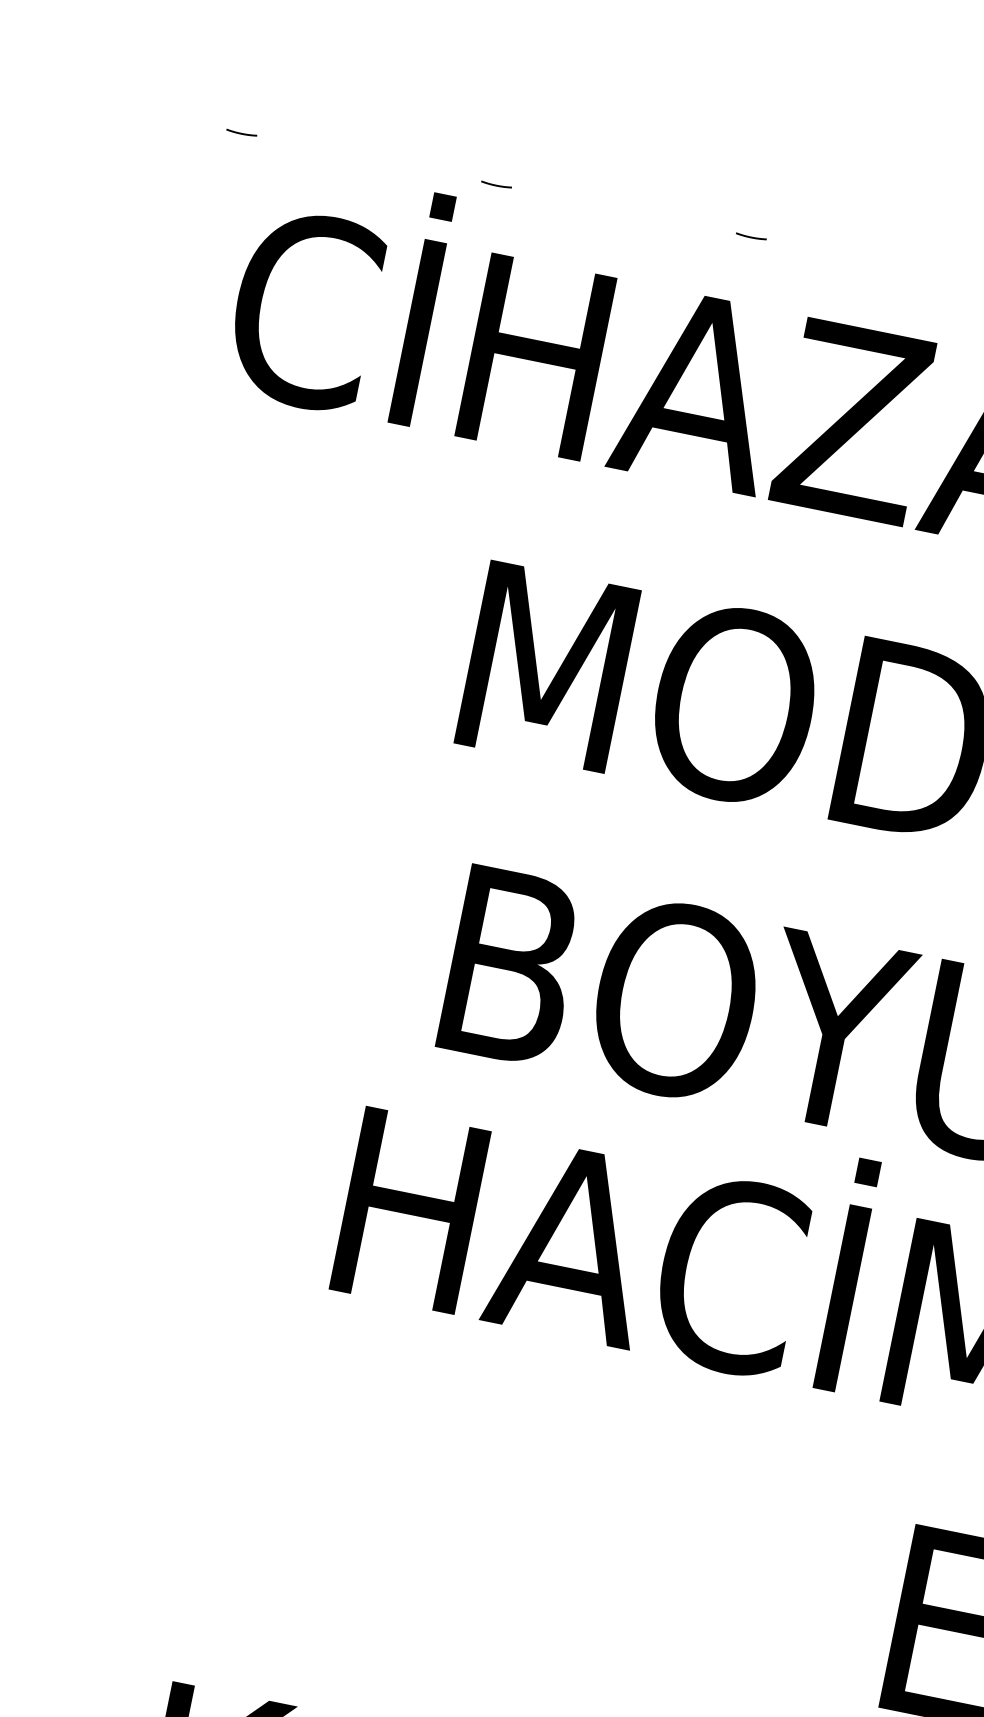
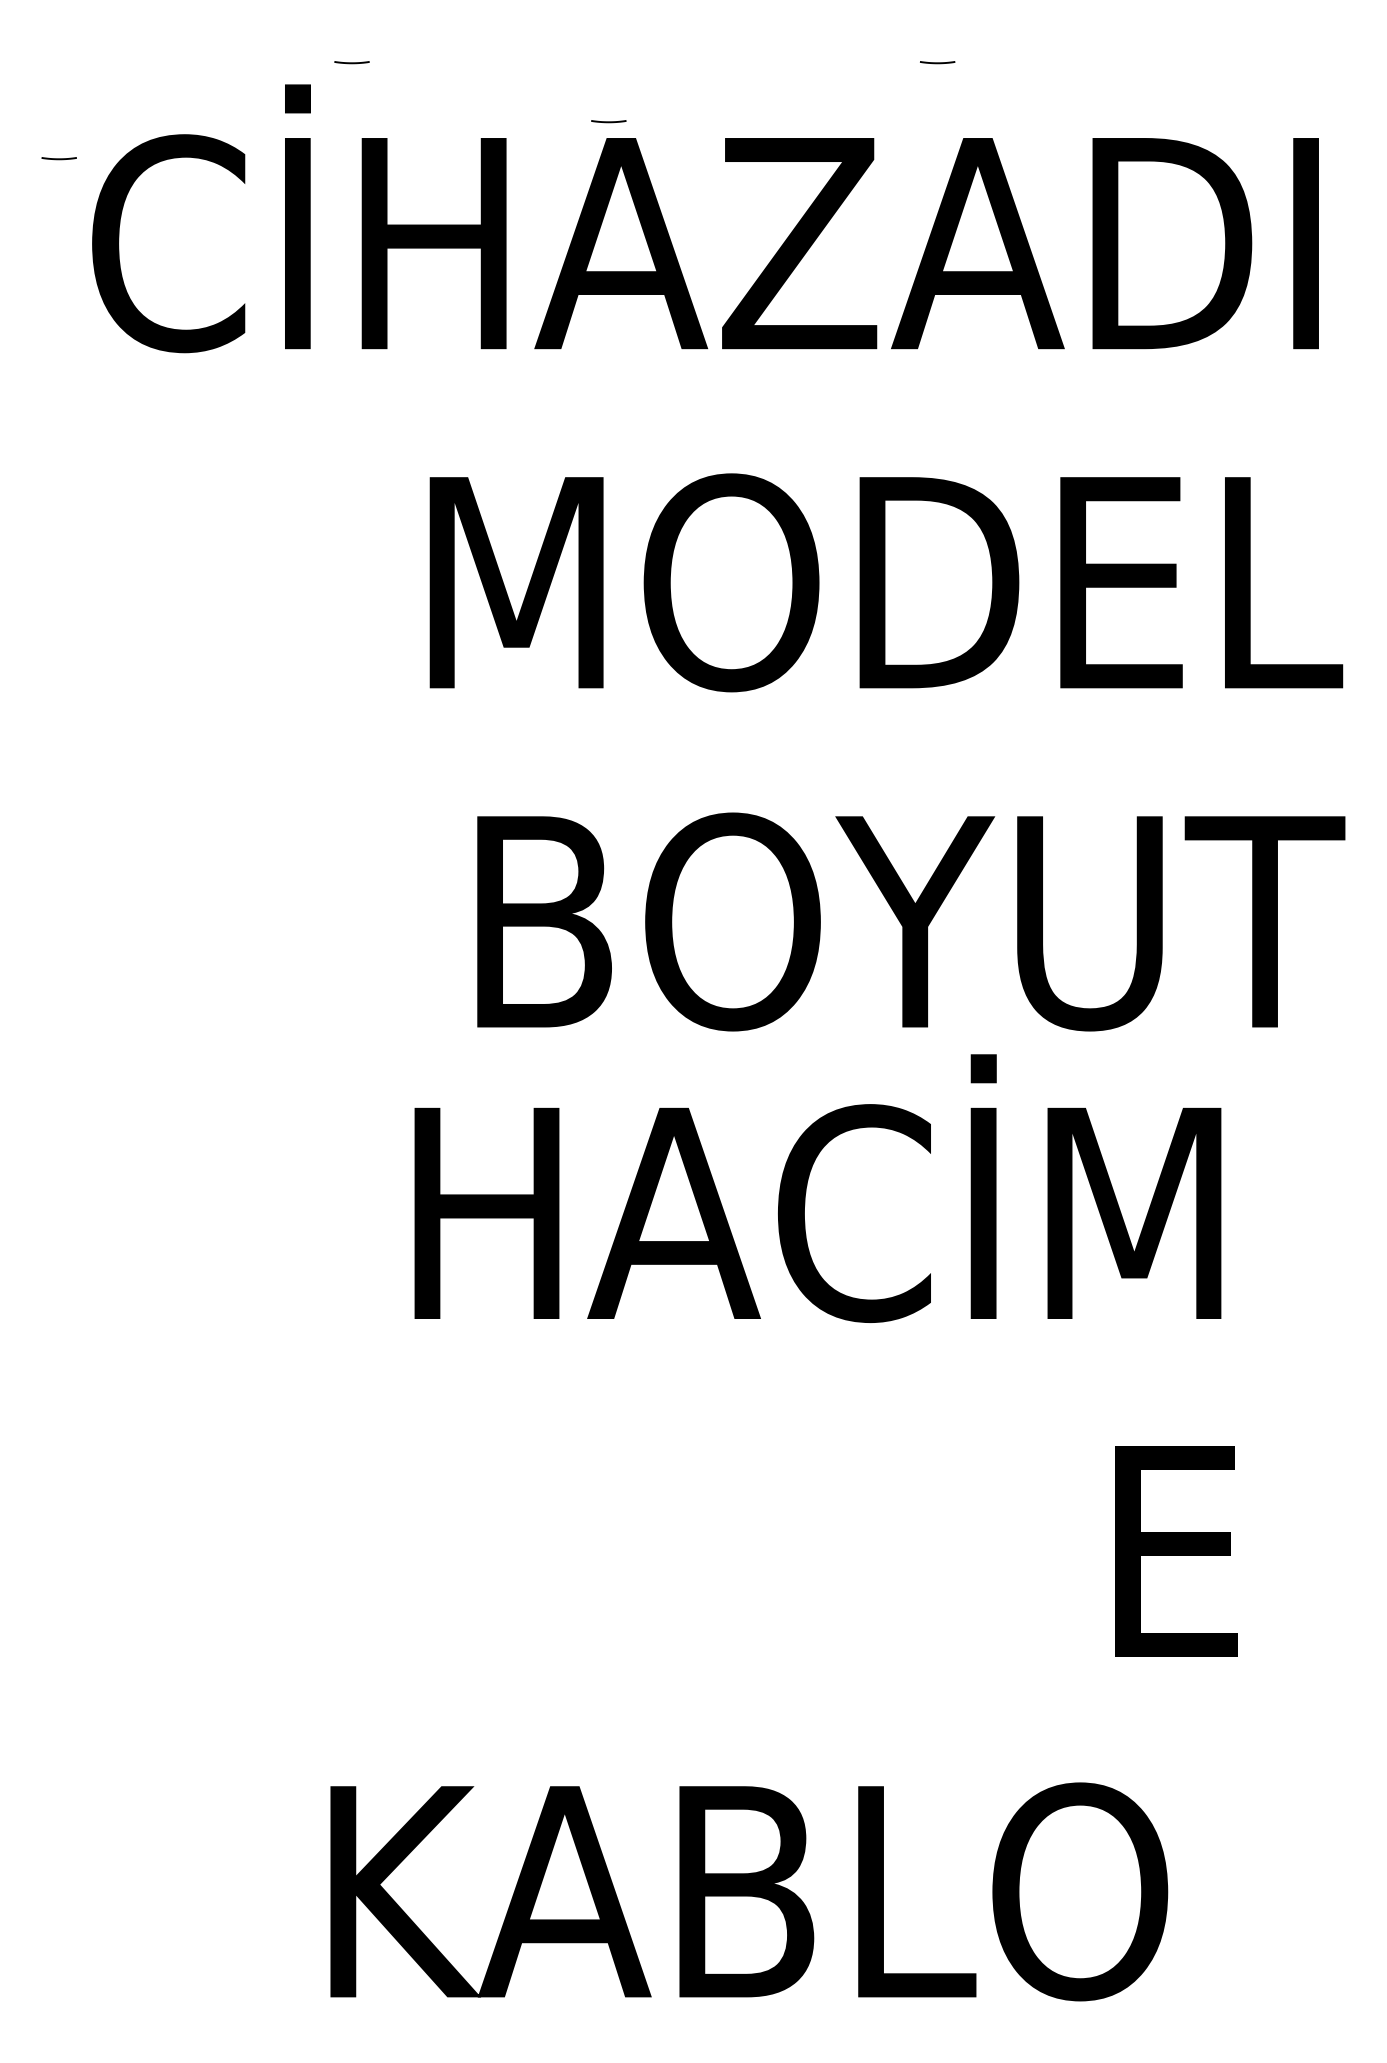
line: (241, 133) -> (58, 158), moved
line: (751, 236) -> (608, 121), moved

